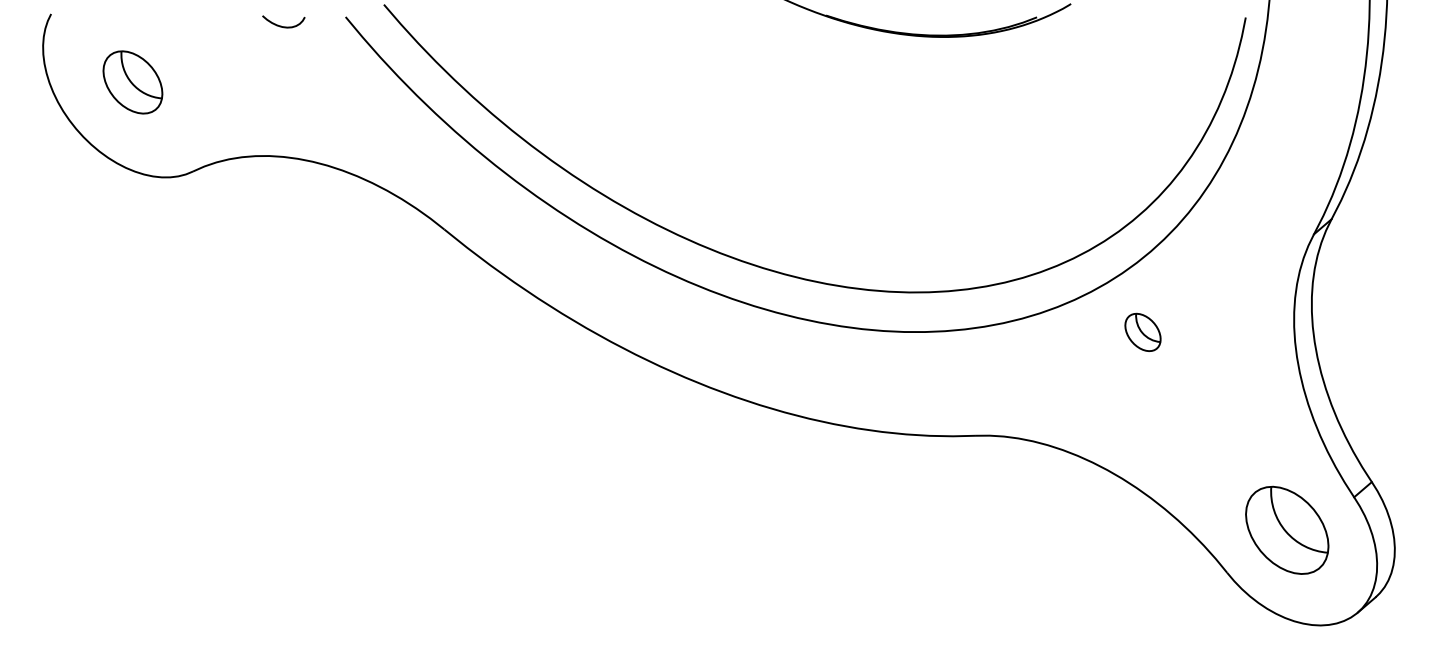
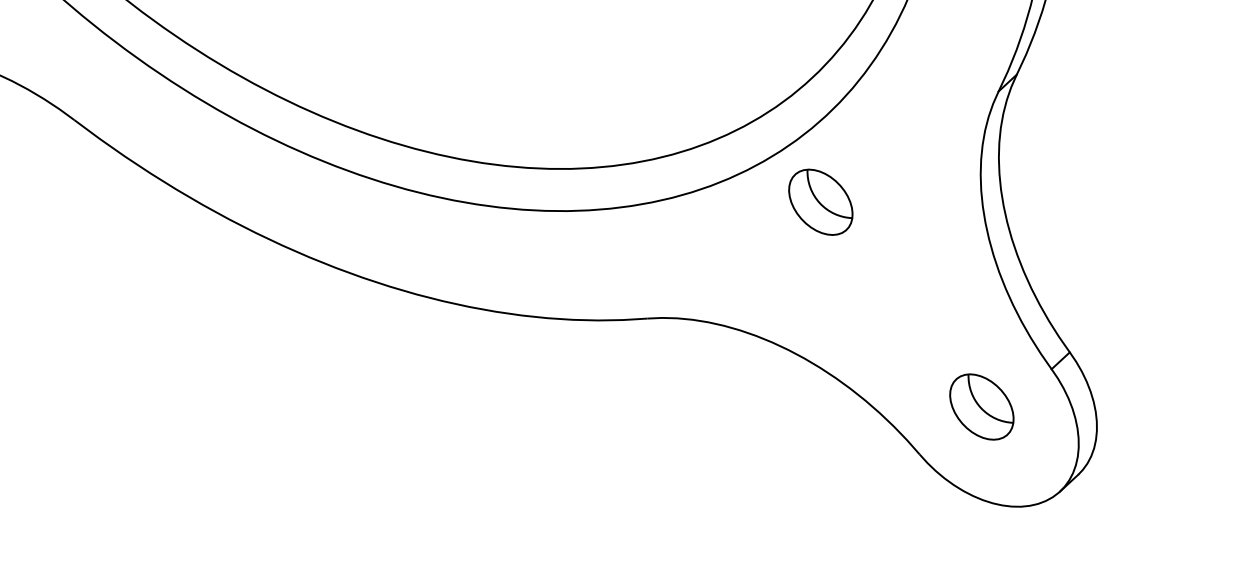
part: (1142, 332) -> (820, 202), size x1.67
part: (1287, 530) -> (982, 407), size x0.71

